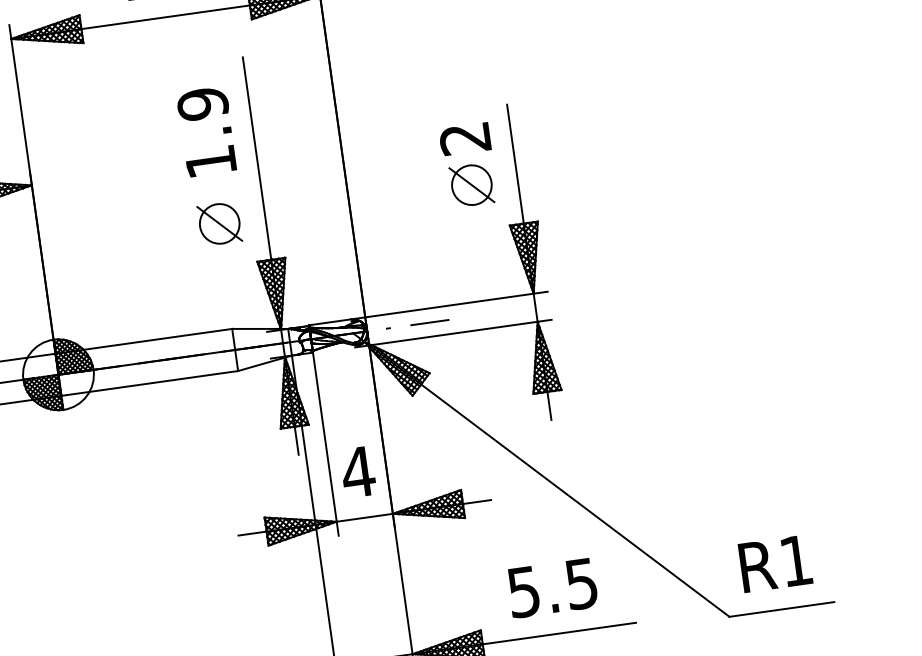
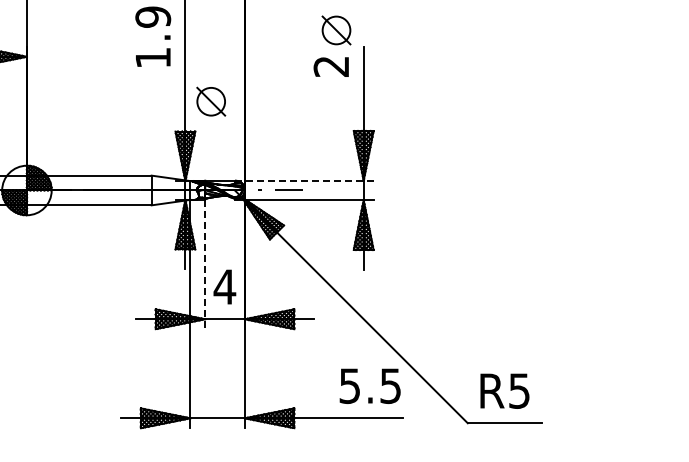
part: (471, 185) -> (336, 30), moved
part: (220, 223) -> (211, 101), moved
line: (448, 305) -> (303, 180), solid -> dashed
line: (326, 445) -> (205, 265), solid -> dashed
text: (796, 560) -> (519, 390), R1 -> R5
text: (551, 587) -> (369, 385), moved

